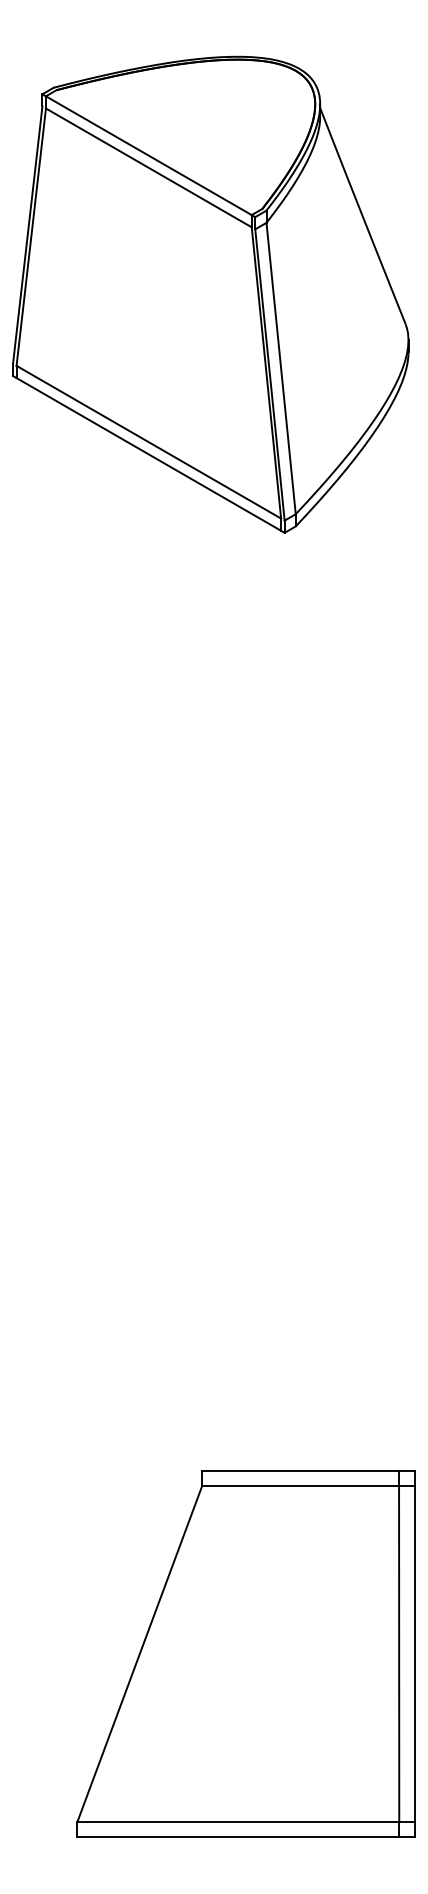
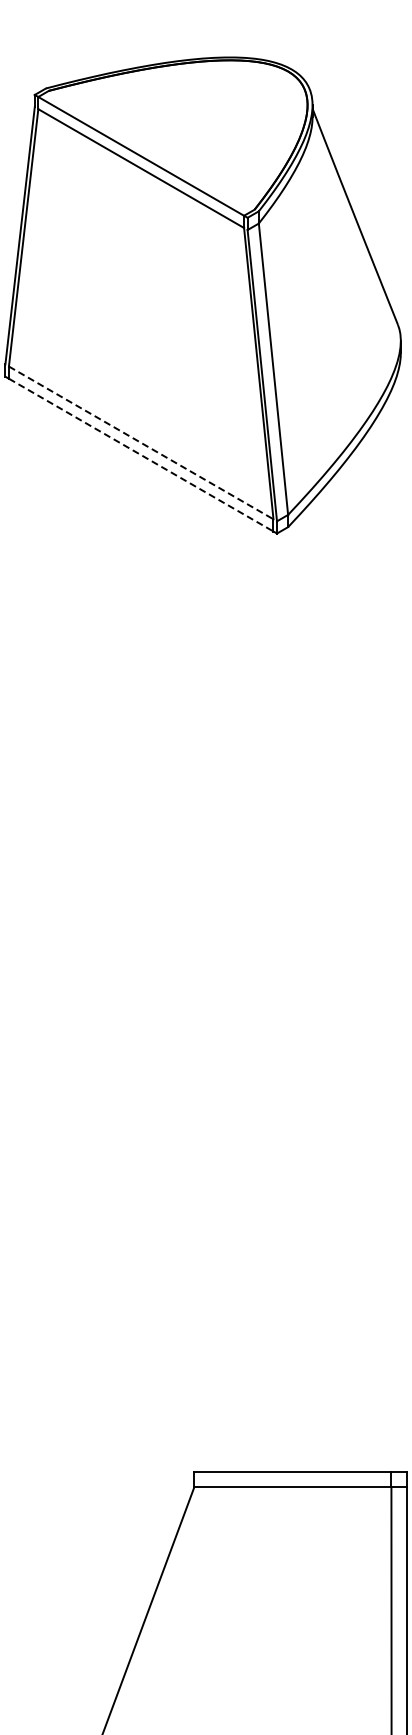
line: (148, 442) -> (140, 443), solid -> dashed
line: (148, 454) -> (140, 455), solid -> dashed

